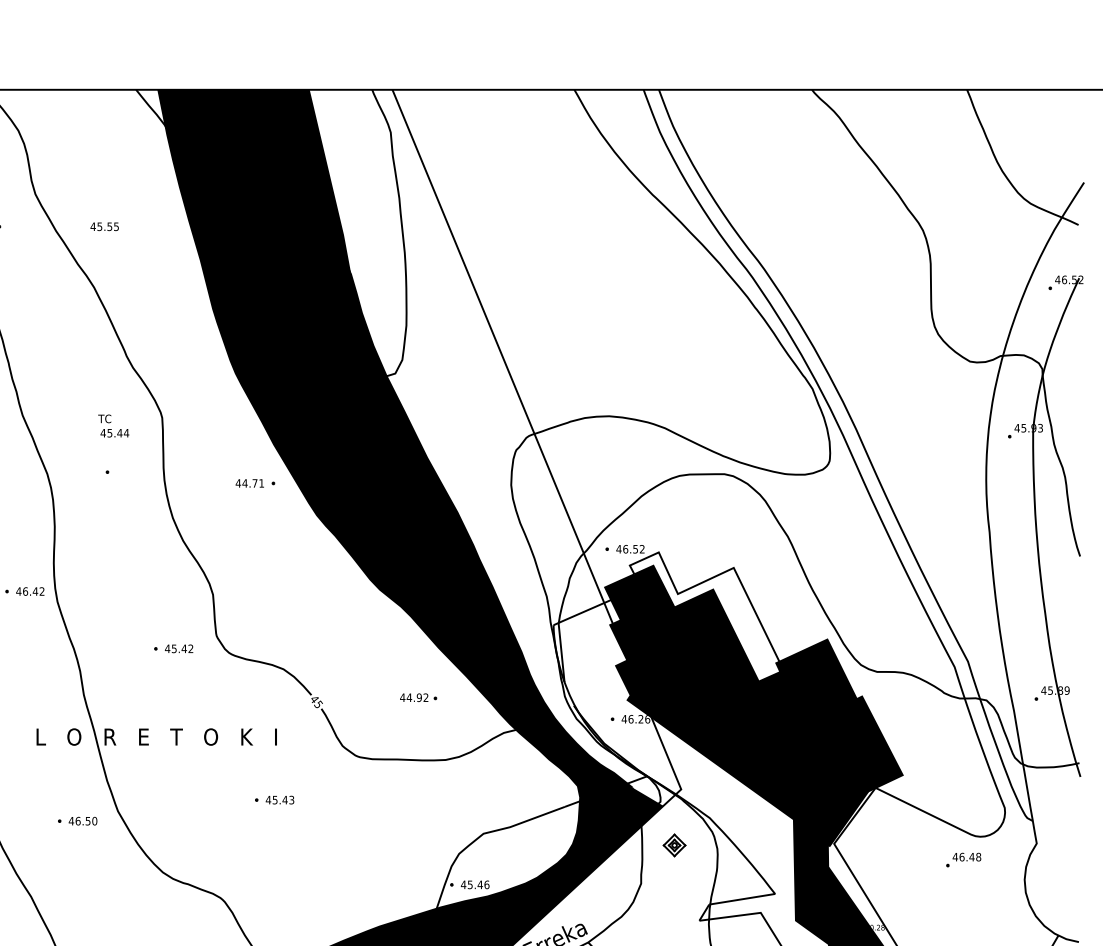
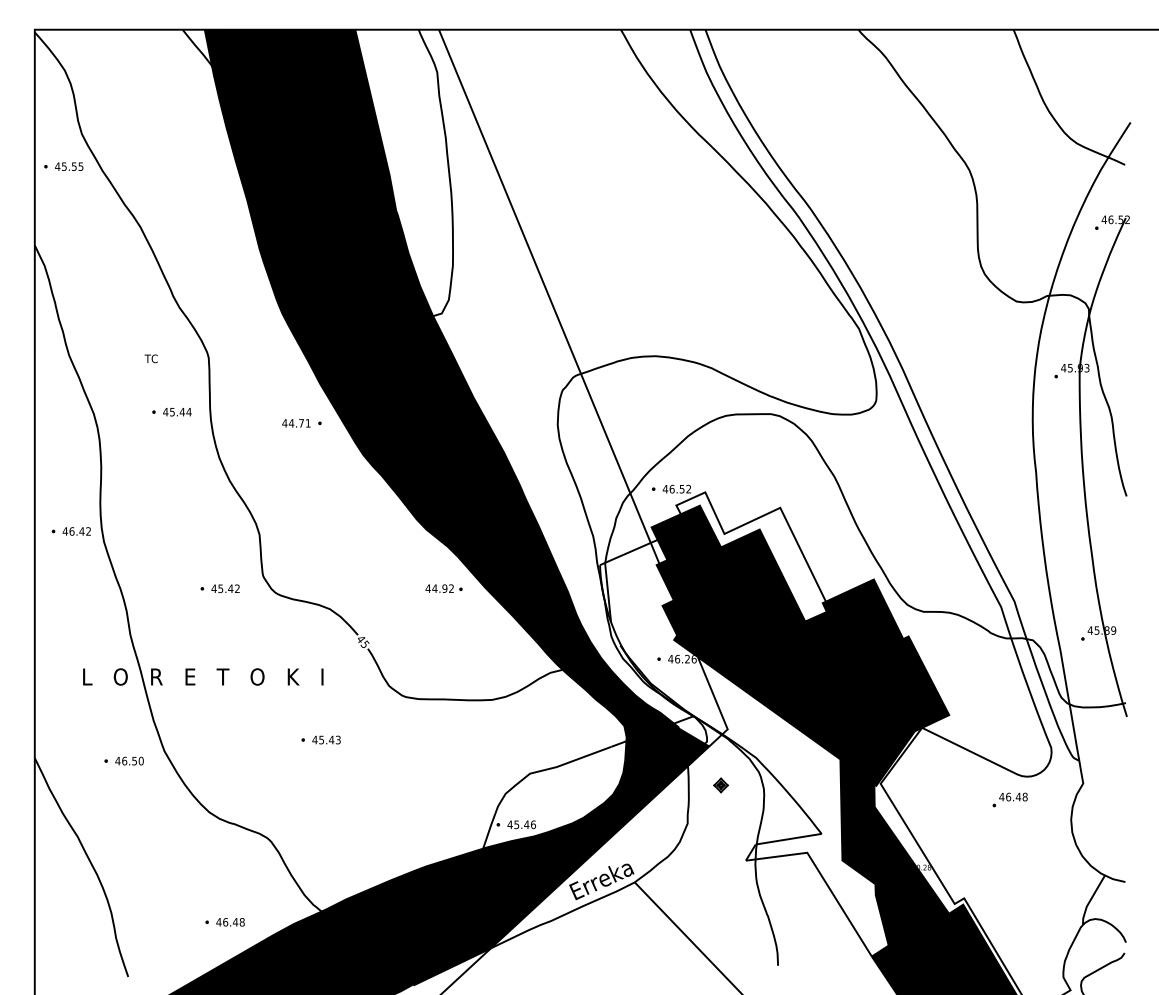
text: (105, 226) -> (69, 166), moved
text: (115, 433) -> (177, 412), moved
part: (418, 697) -> (443, 588), moved
part: (674, 845) -> (720, 785), size x0.62

